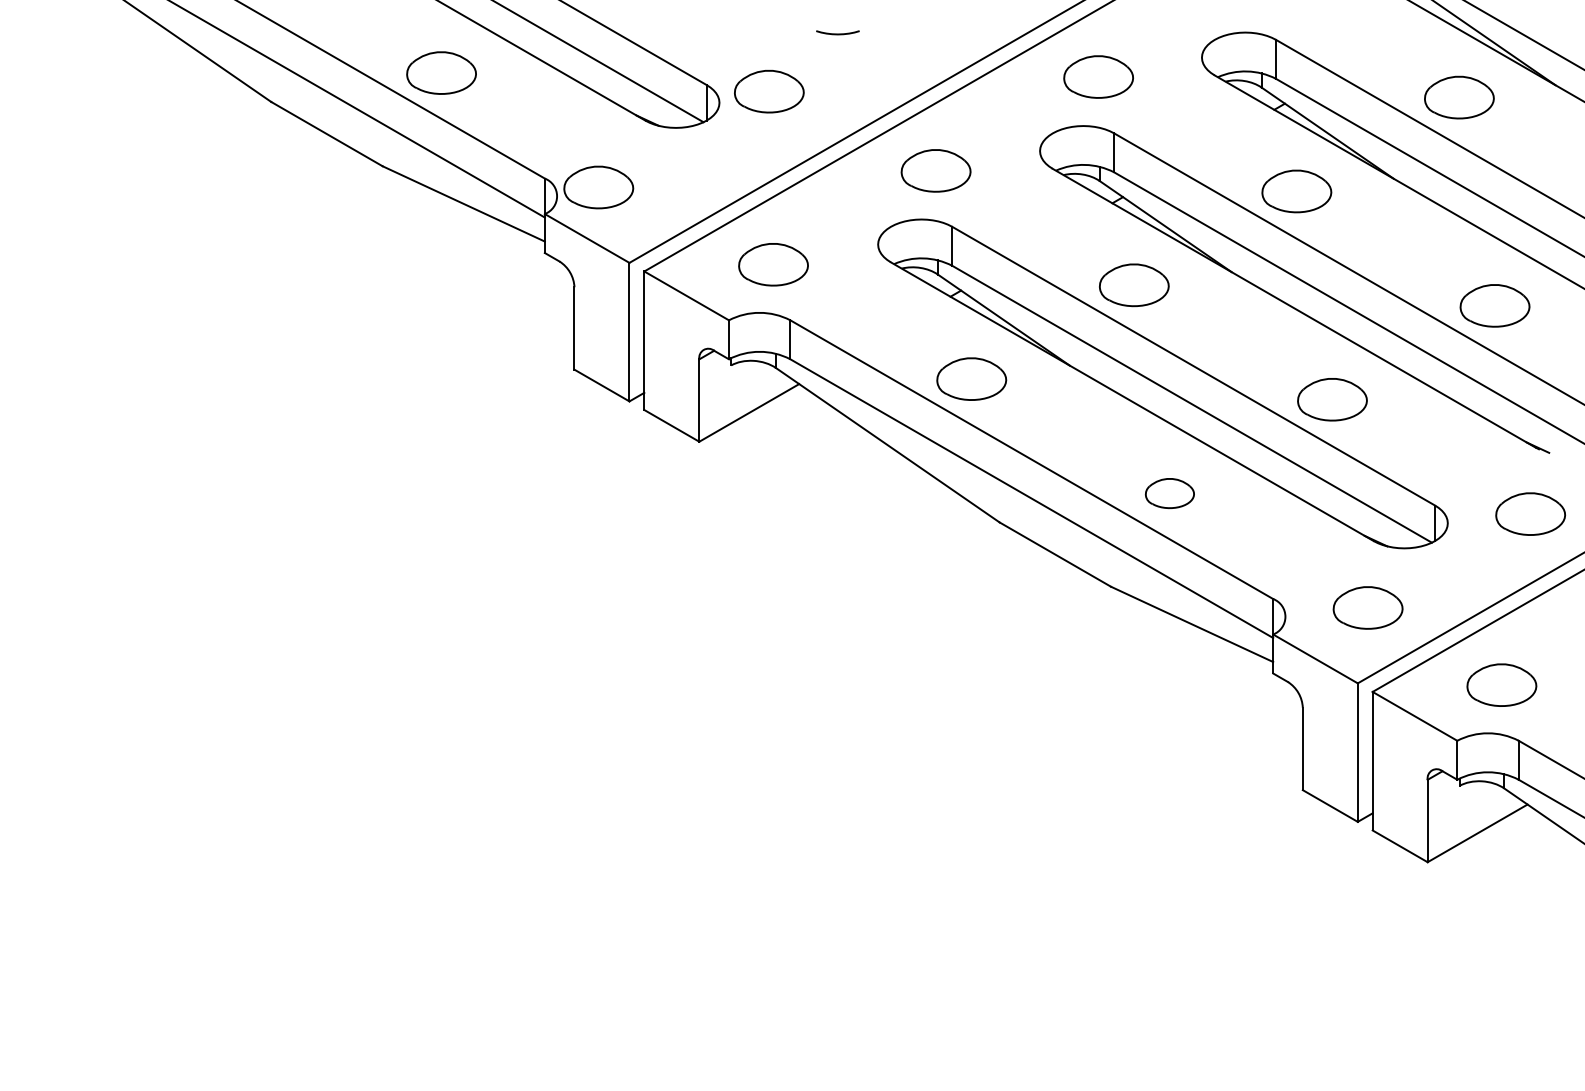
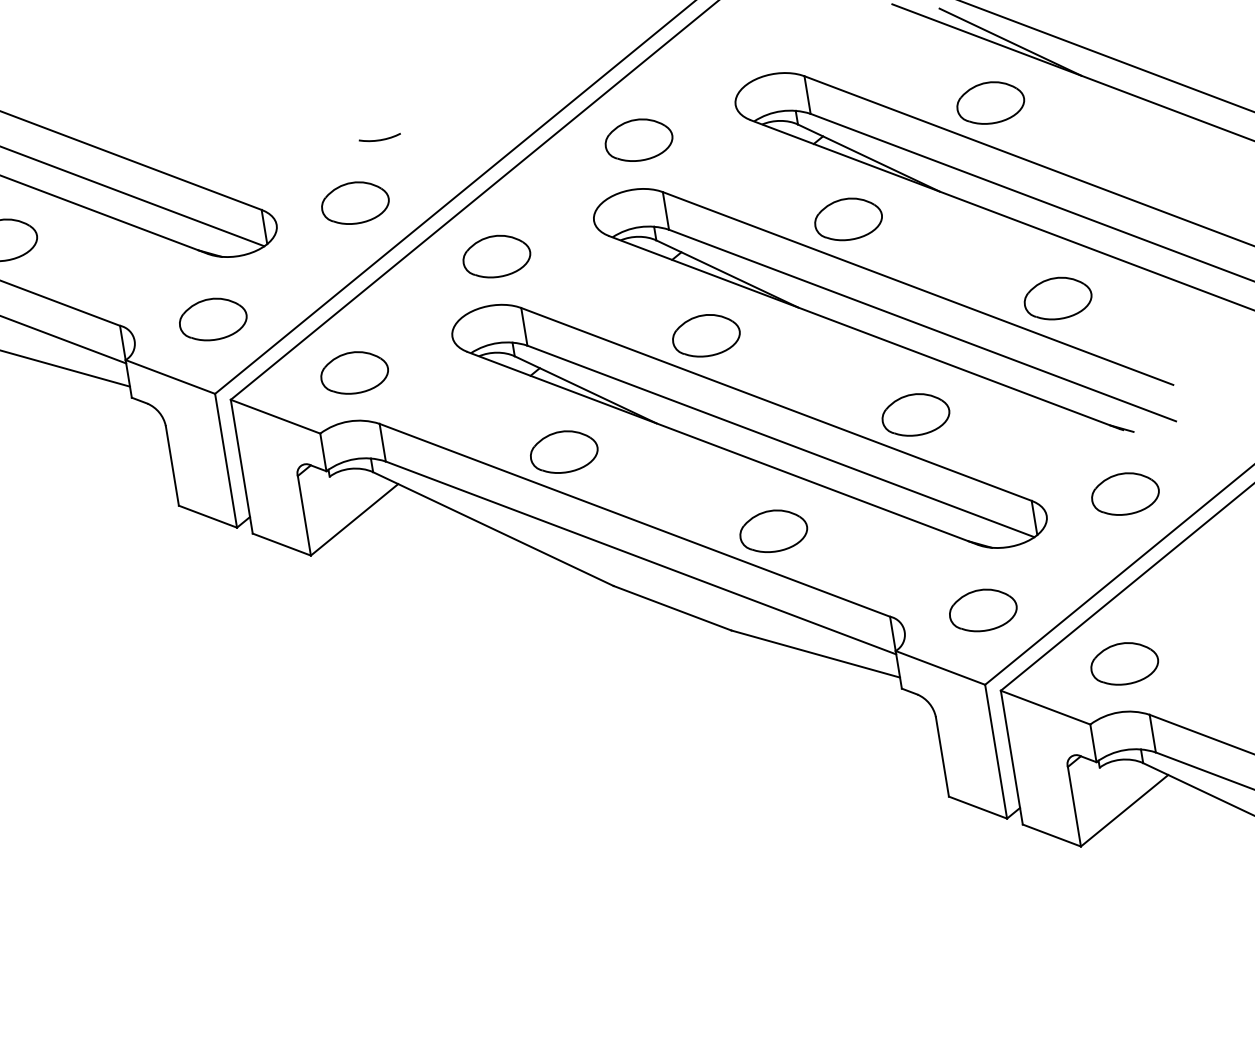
part: (769, 91) -> (355, 202), moved
part: (598, 187) -> (212, 319), moved
part: (1169, 493) -> (773, 531), size x1.43

